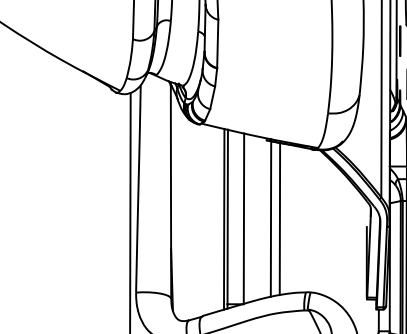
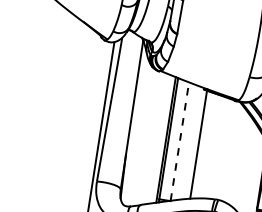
line: (243, 218) -> (179, 141), solid -> dashed
line: (279, 218) -> (204, 145), removed

